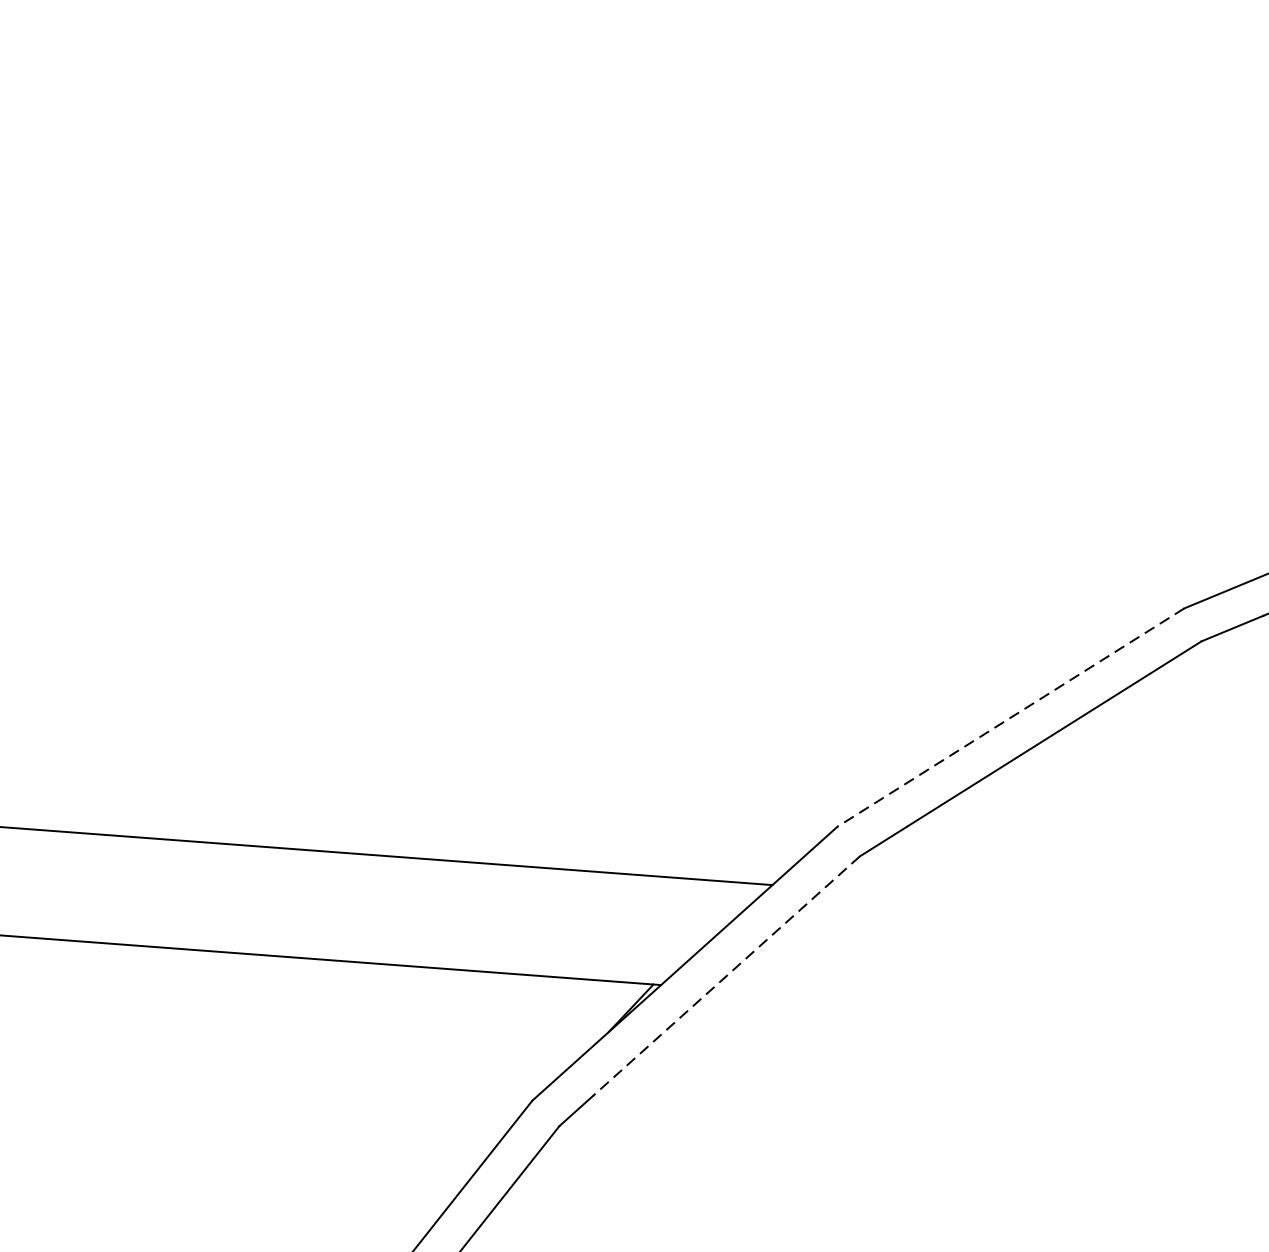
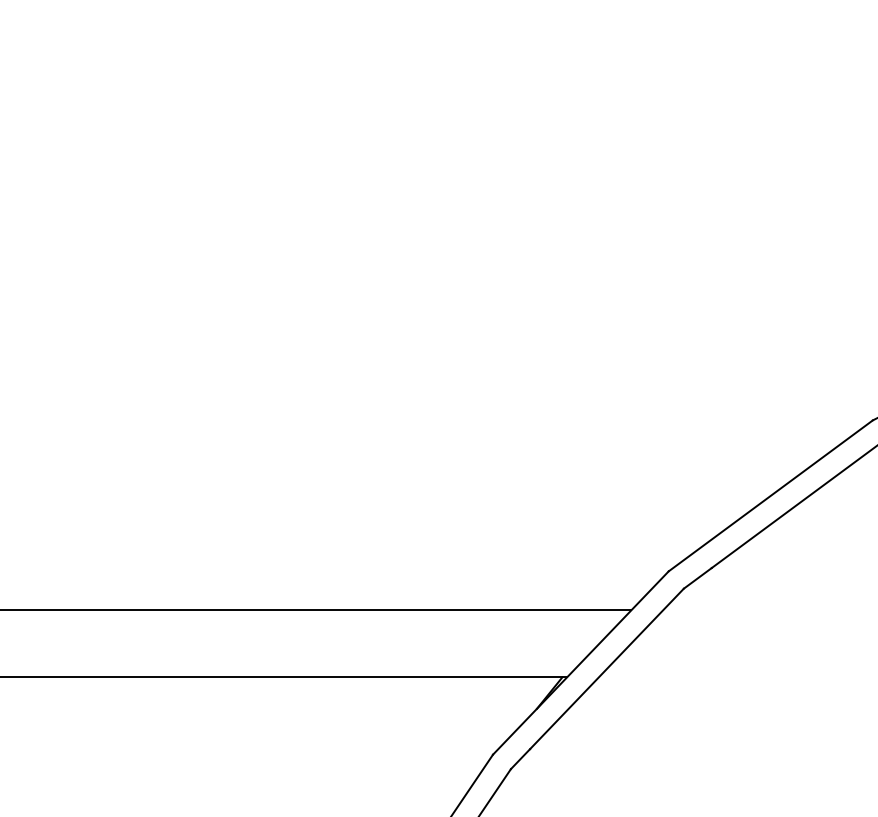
line: (1010, 716) -> (770, 495), dashed -> solid
line: (725, 977) -> (606, 669), dashed -> solid

